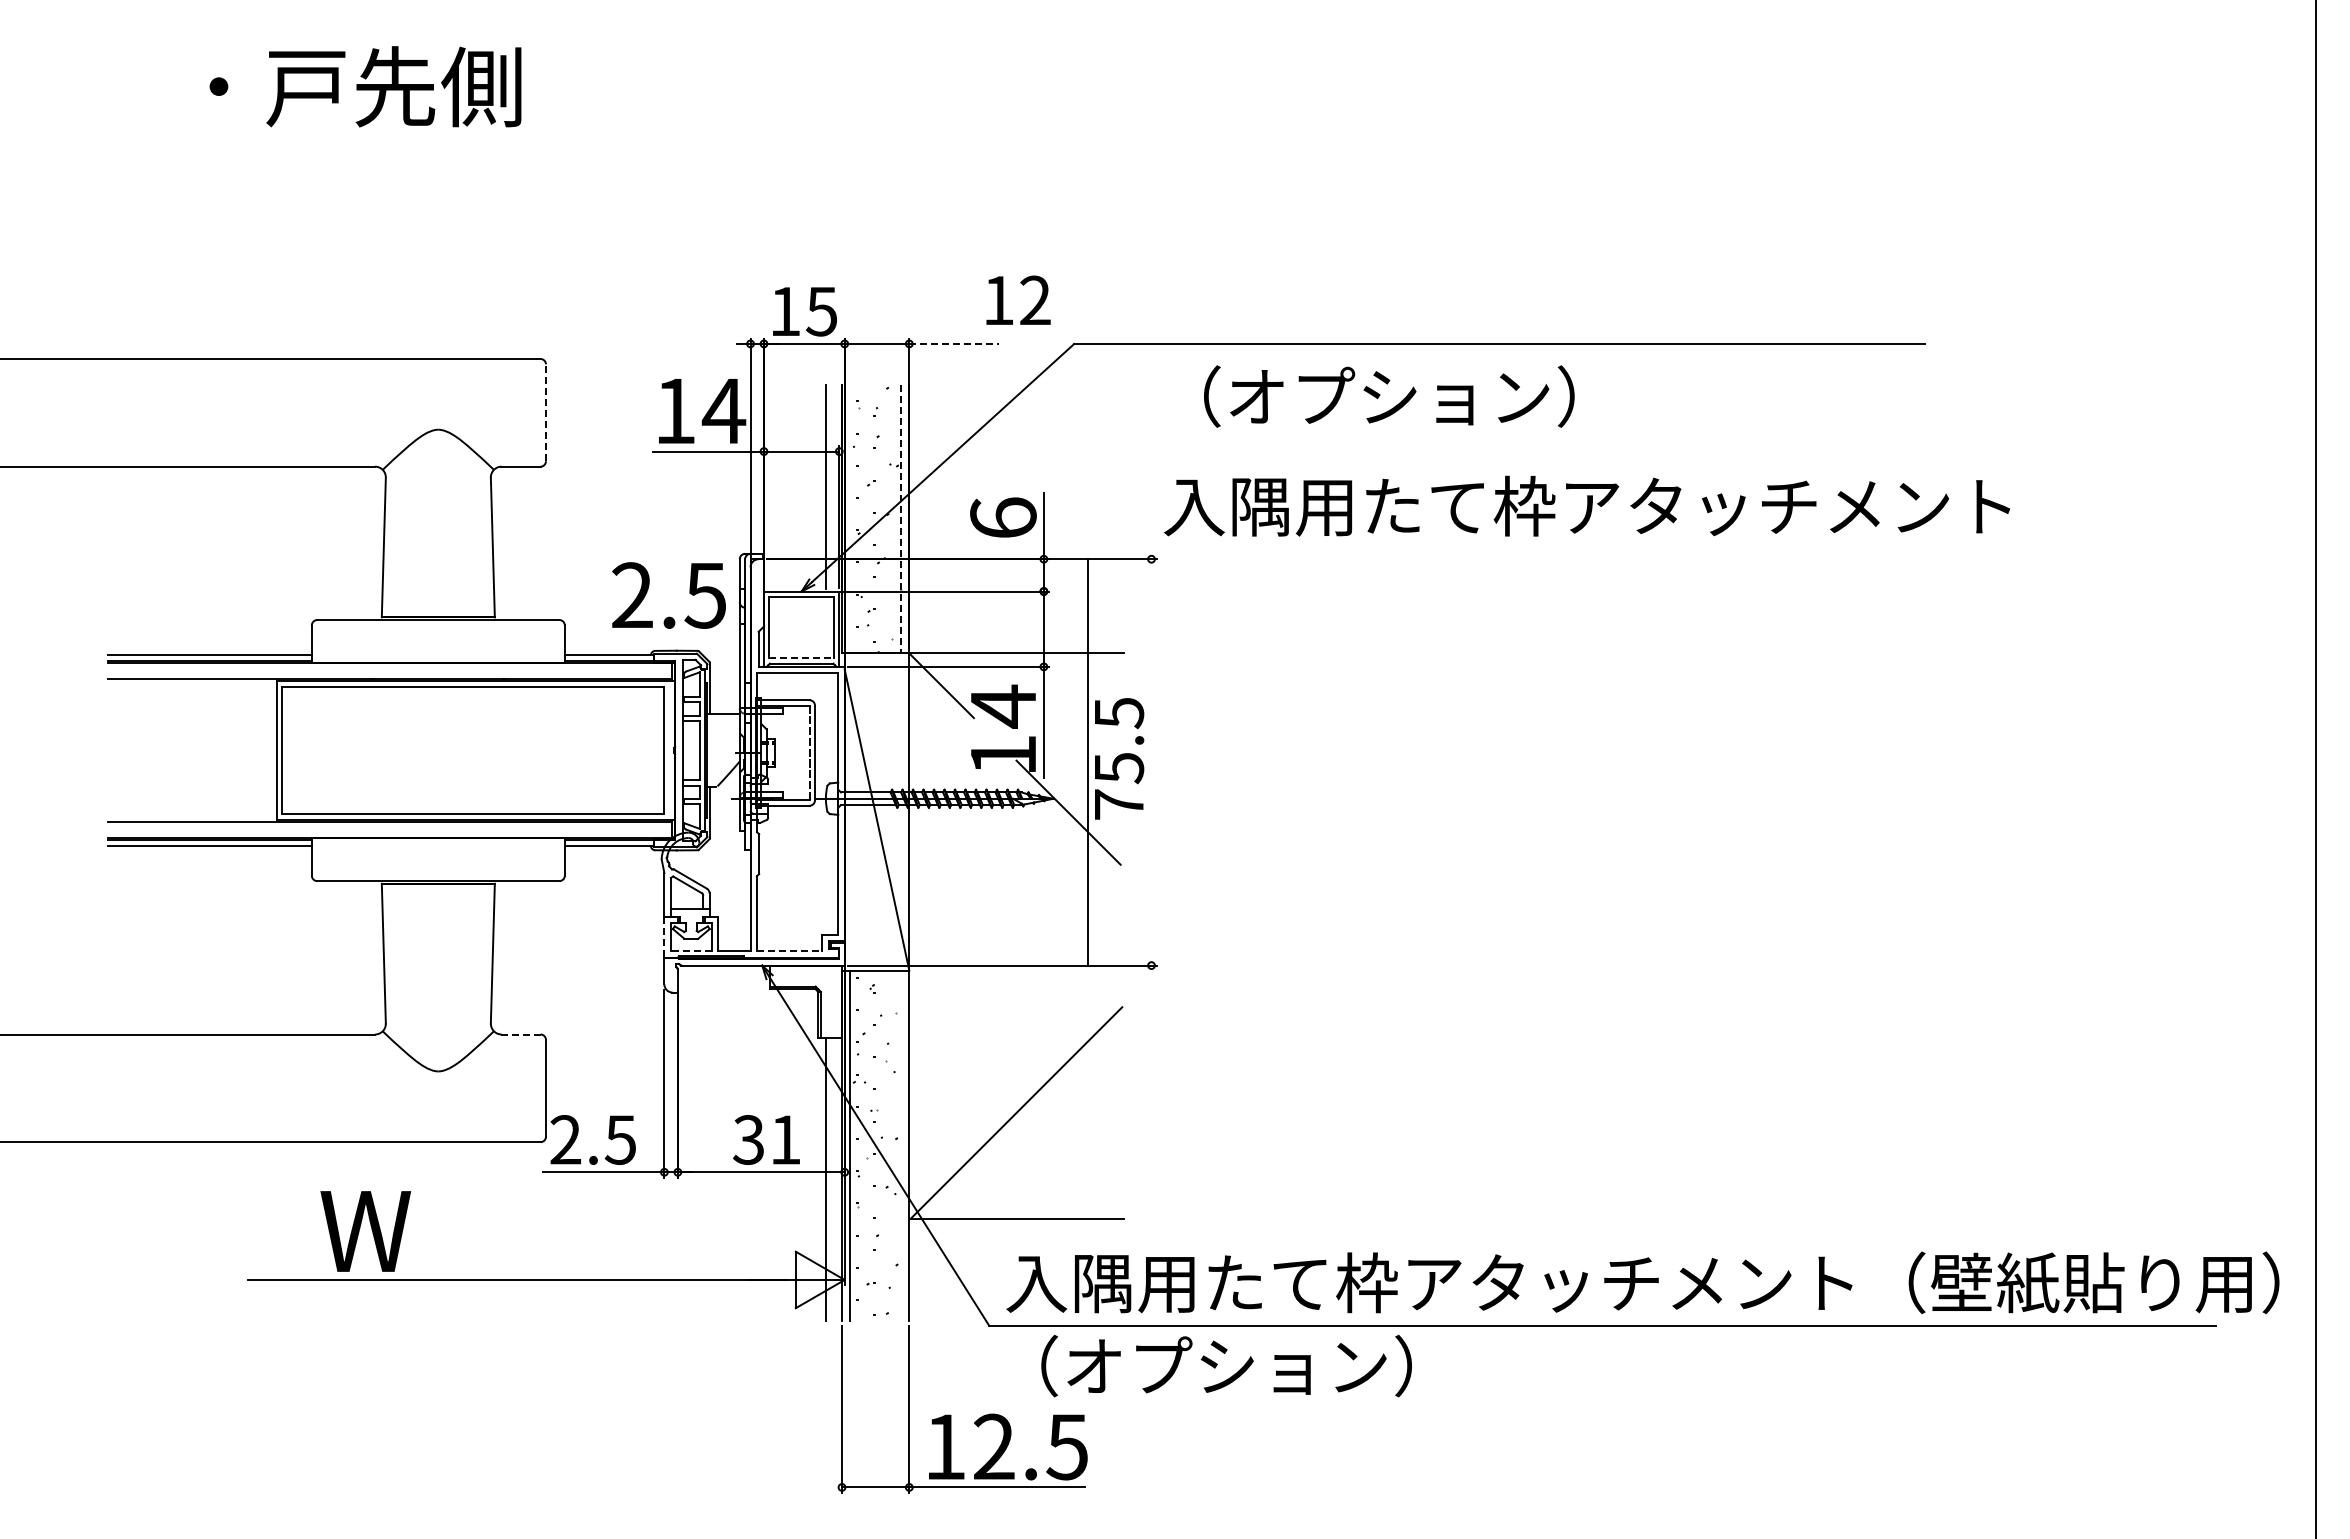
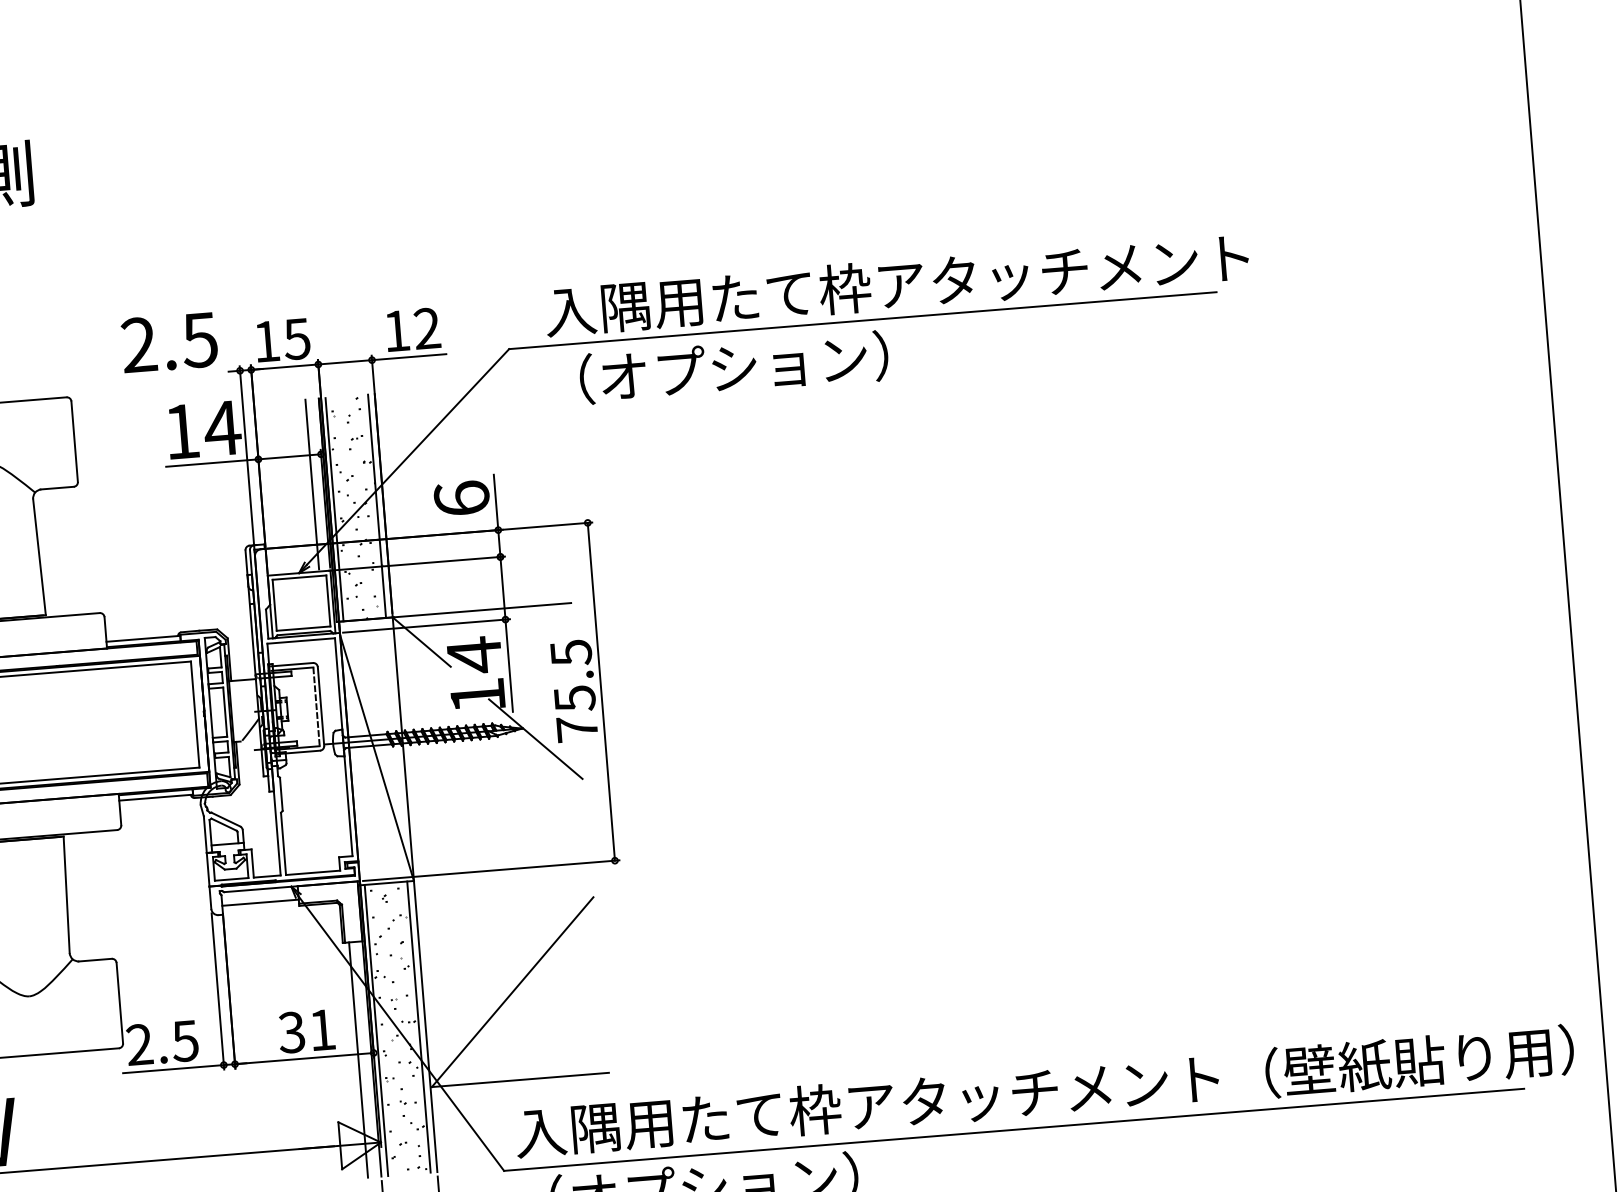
text: (1018, 299) -> (413, 328), moved
line: (953, 343) -> (408, 356), dashed -> solid
text: (1389, 396) -> (734, 367), moved
line: (545, 412) -> (74, 441), dashed -> solid
text: (1586, 505) -> (896, 284), moved
line: (850, 518) -> (334, 509), added
line: (901, 519) -> (377, 506), dashed -> solid
text: (668, 595) -> (169, 342), moved
line: (802, 658) -> (304, 628), dashed -> solid
line: (1087, 762) -> (601, 691), moved
line: (664, 937) -> (208, 869), dashed -> solid
line: (691, 951) -> (231, 879), dashed -> solid
line: (789, 951) -> (313, 873), dashed -> solid
line: (723, 981) -> (260, 902), added
line: (520, 1034) -> (95, 960), dashed -> solid
line: (901, 1145) -> (419, 1026), added

